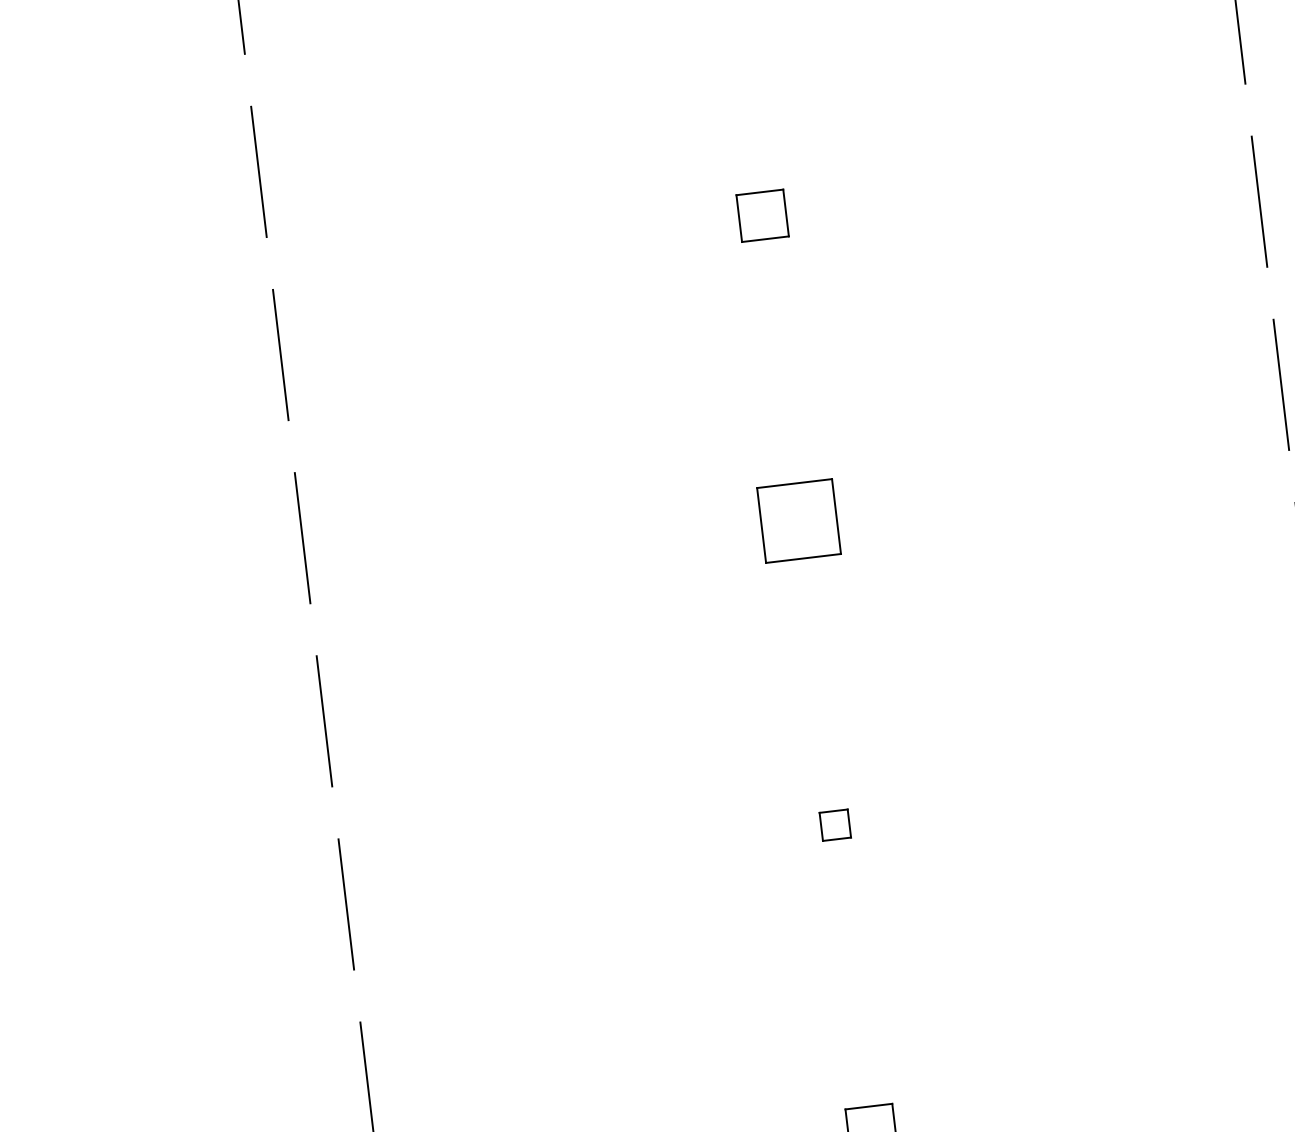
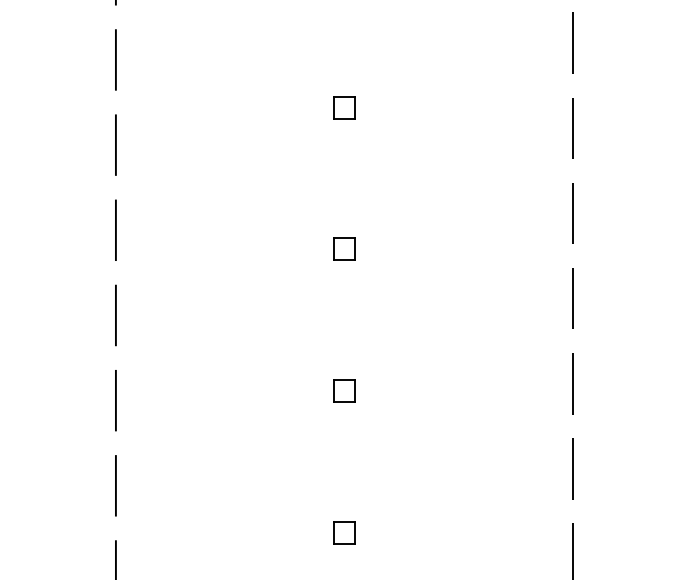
part: (798, 518) -> (344, 248), size x0.62
part: (835, 824) -> (344, 390), size x1.67

